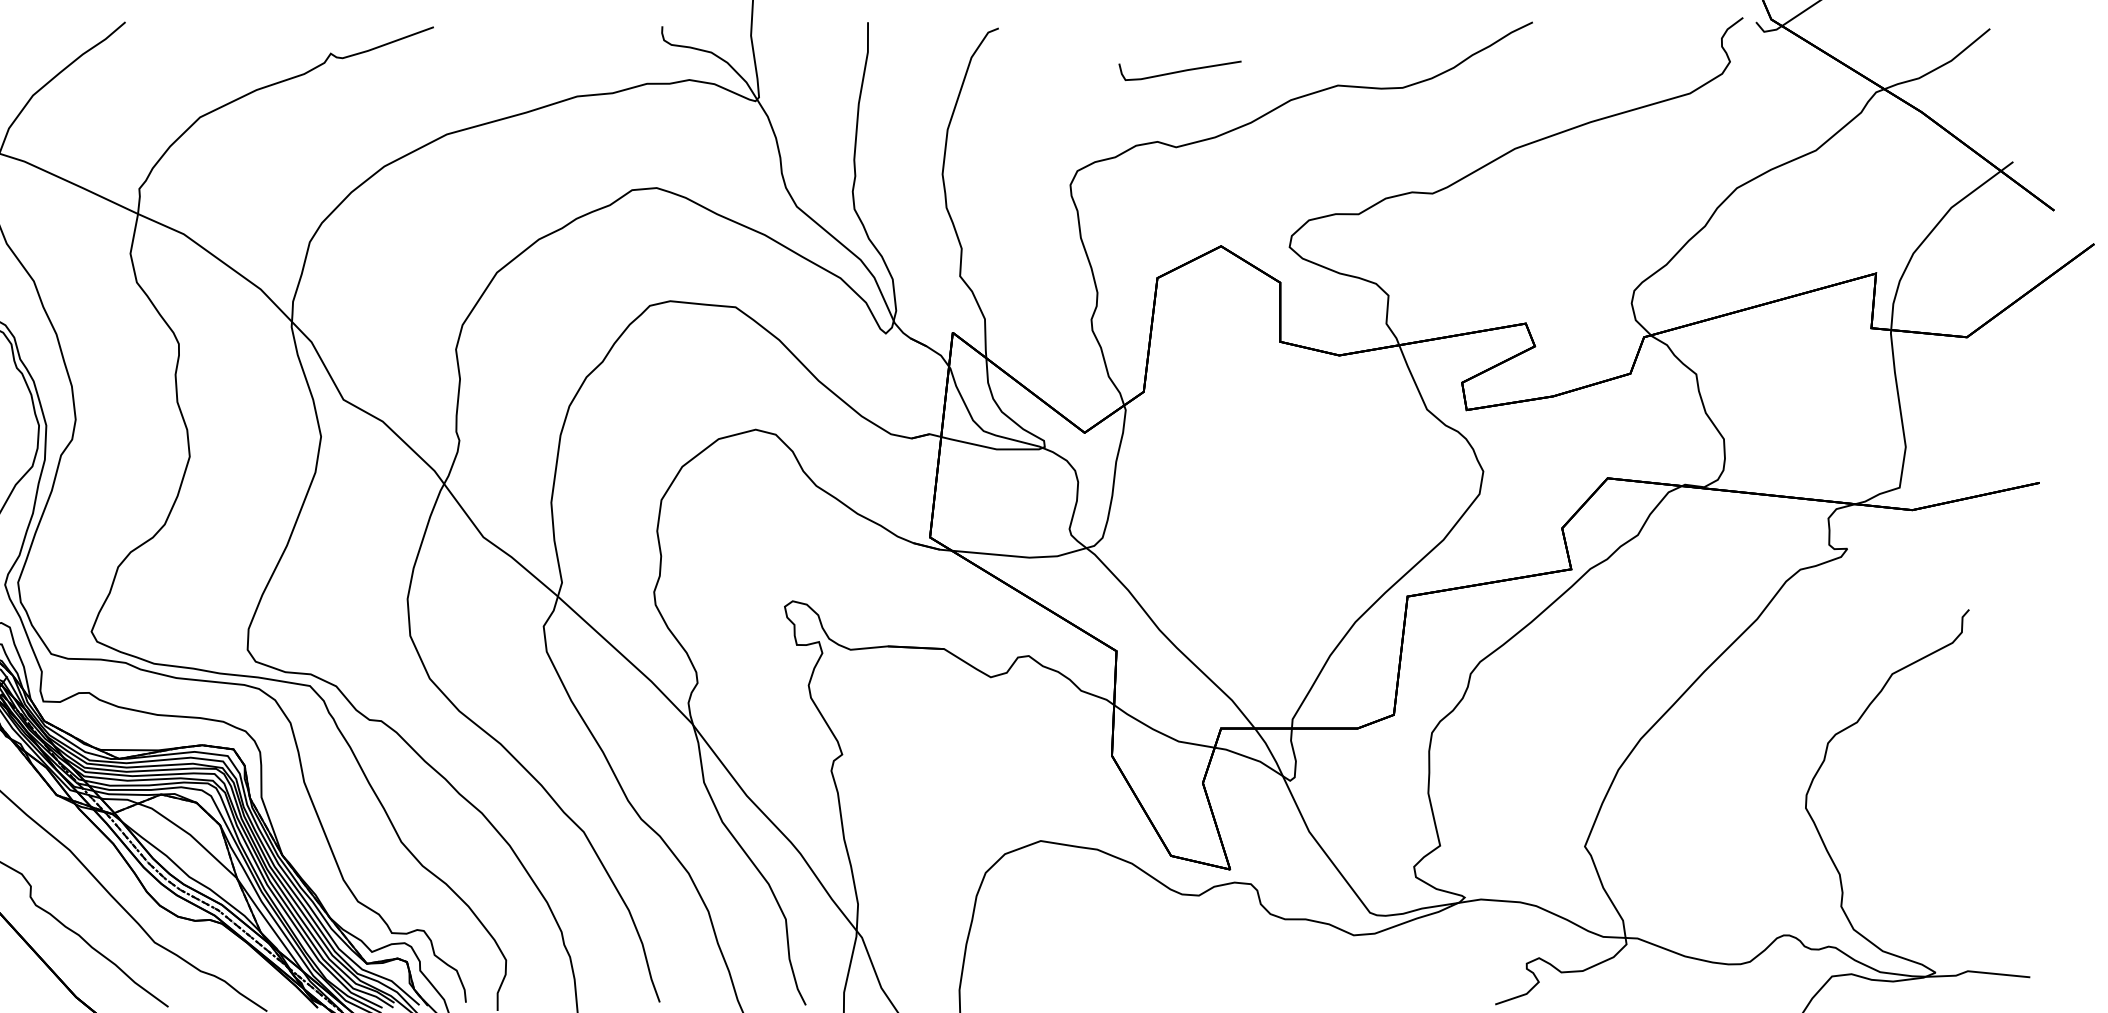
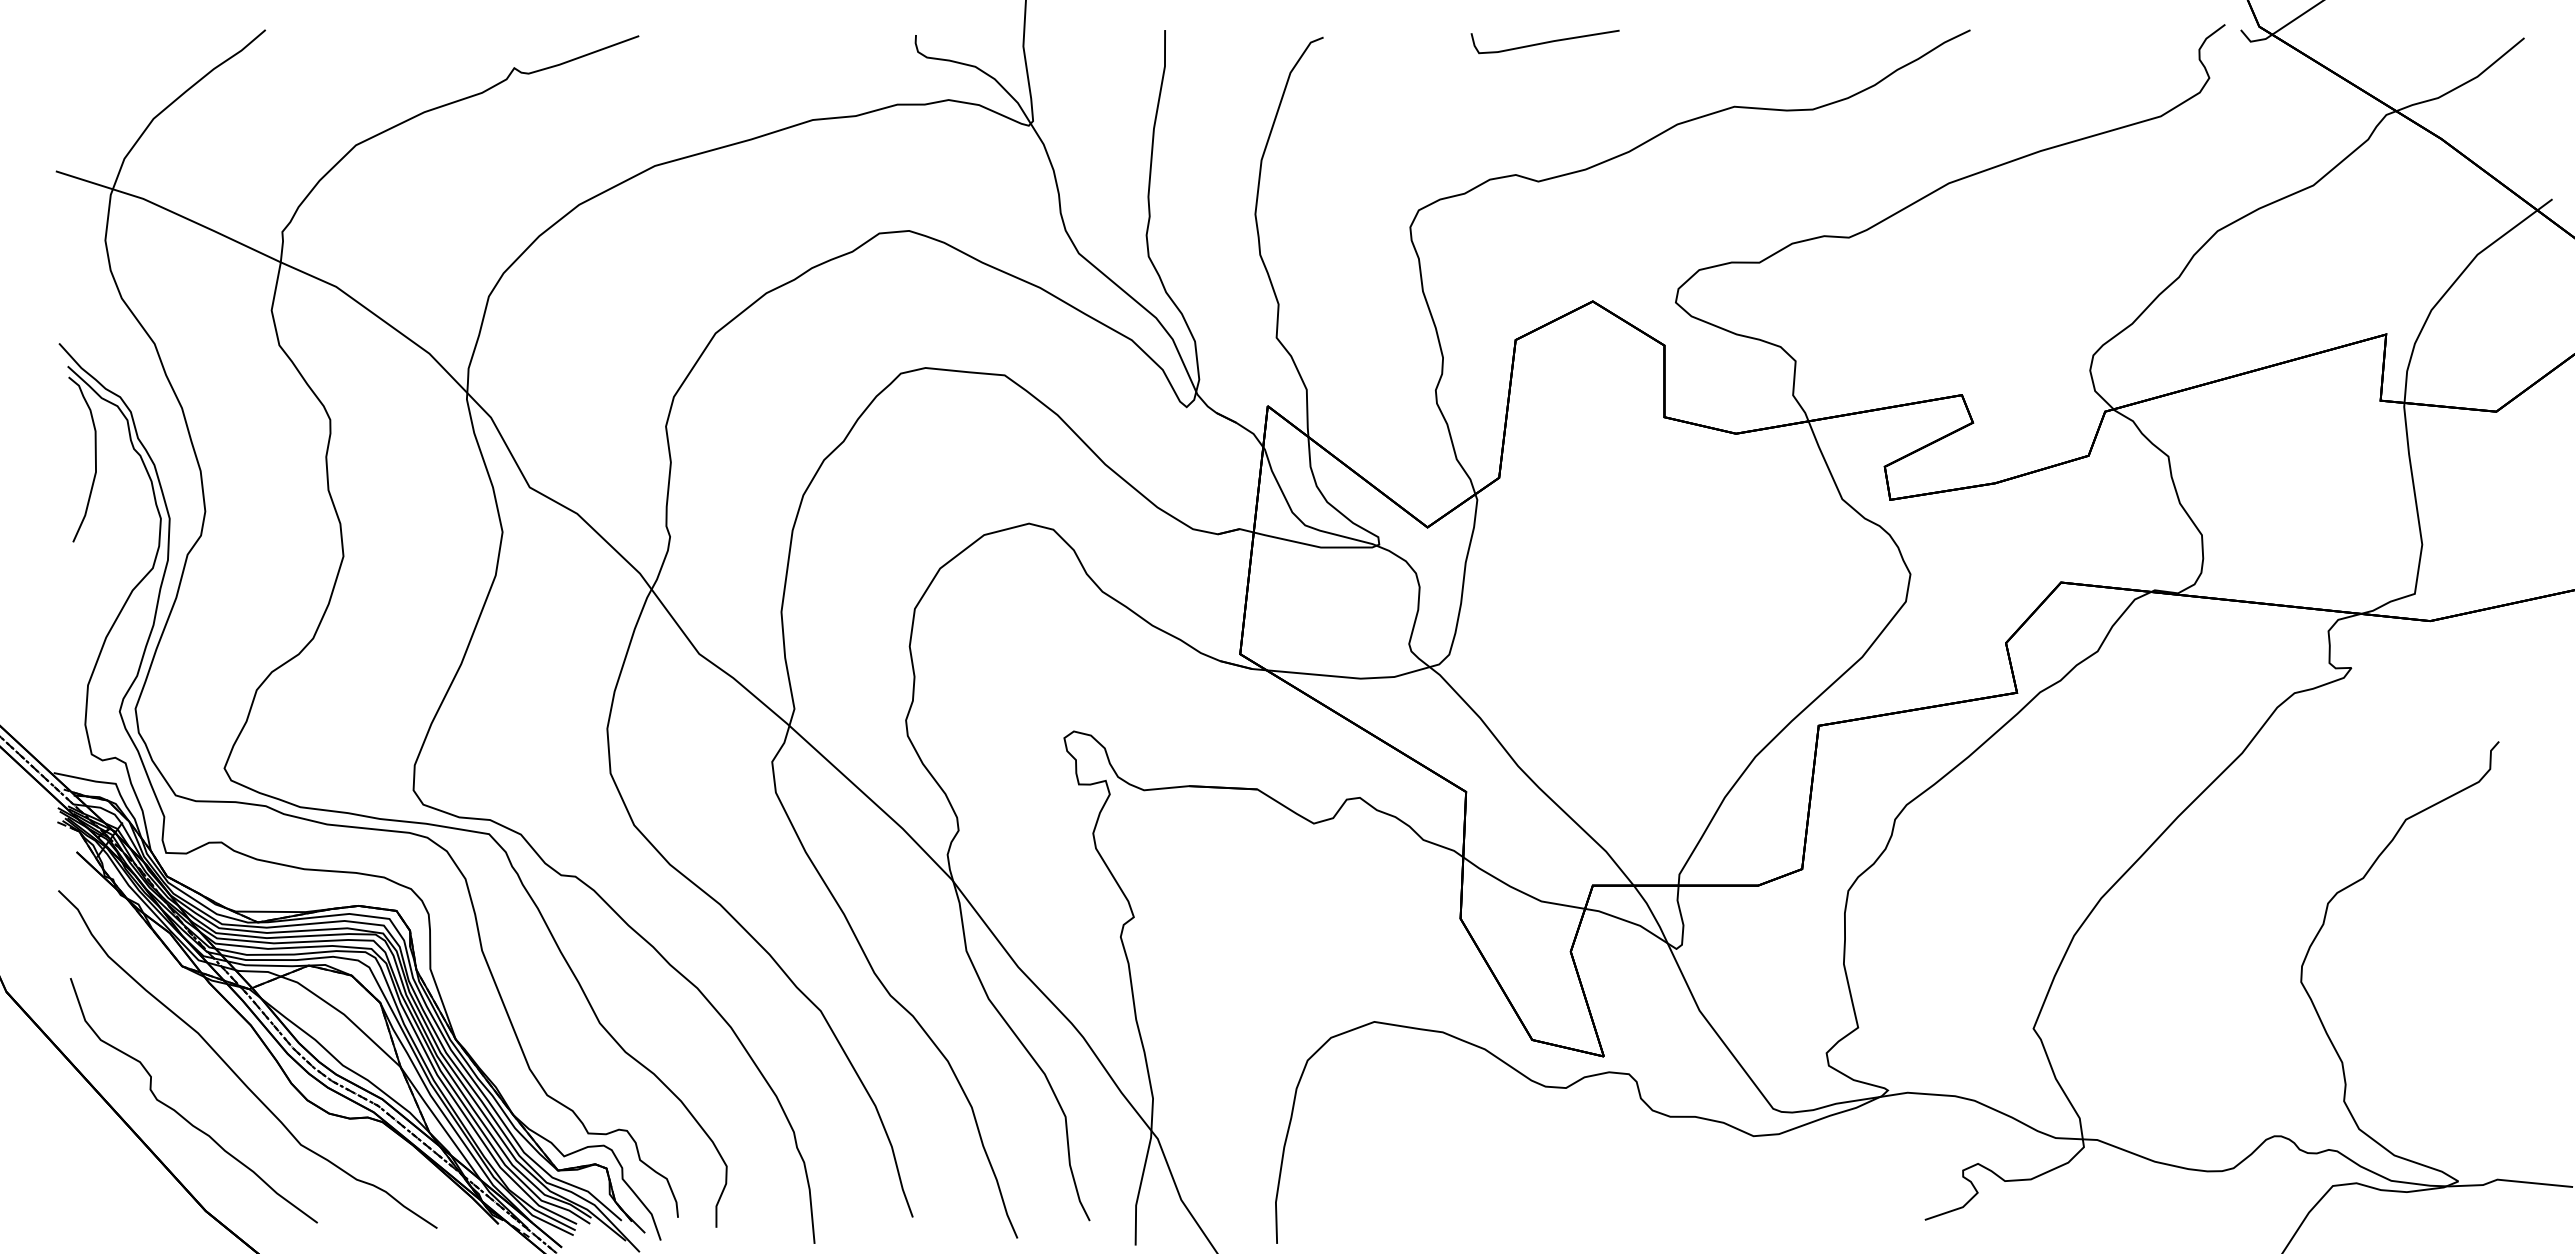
curve: (1180, 70) -> (1545, 41), moved

